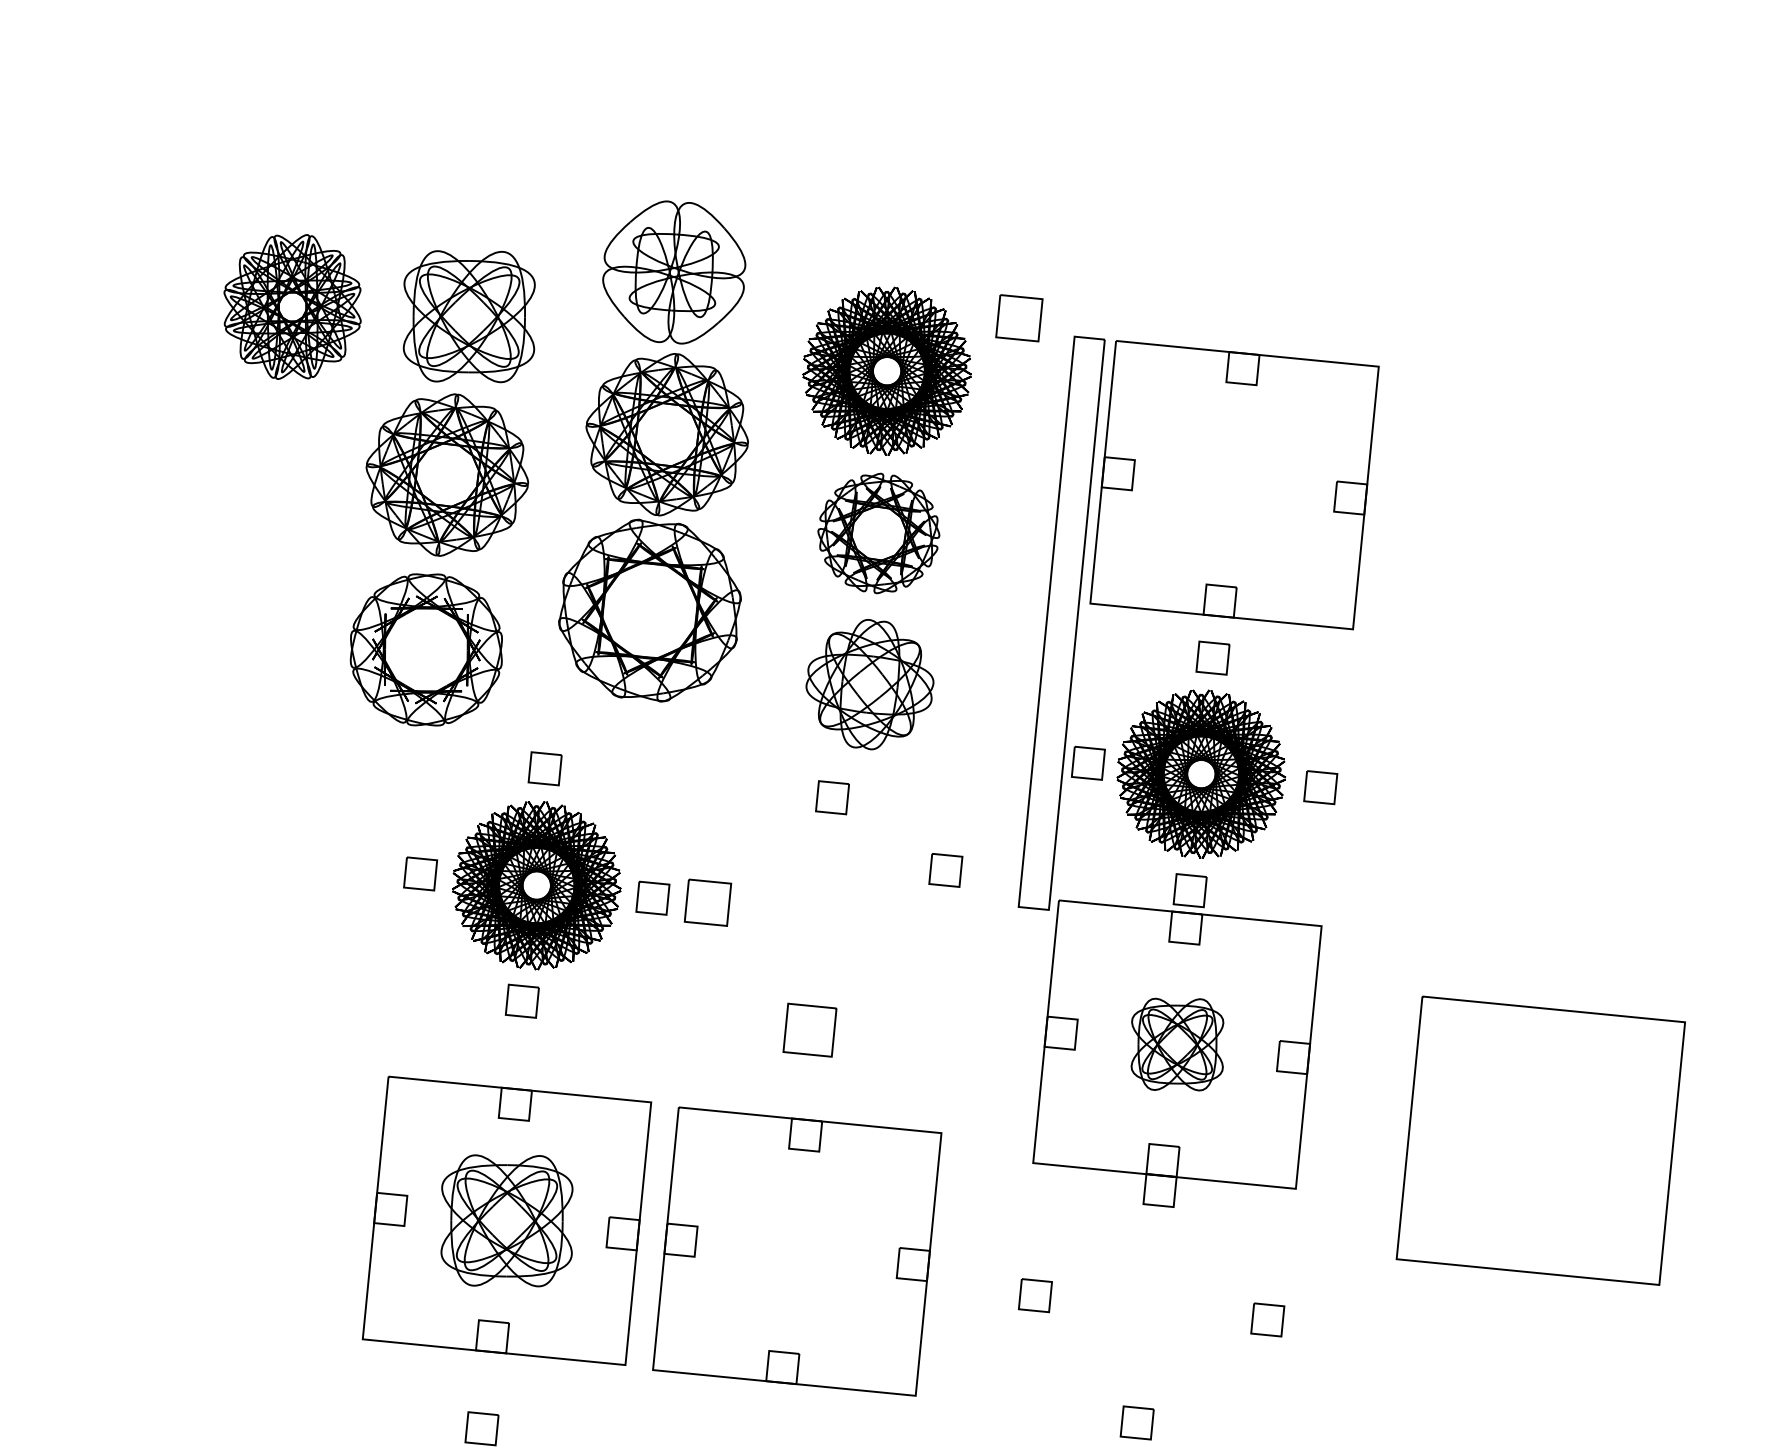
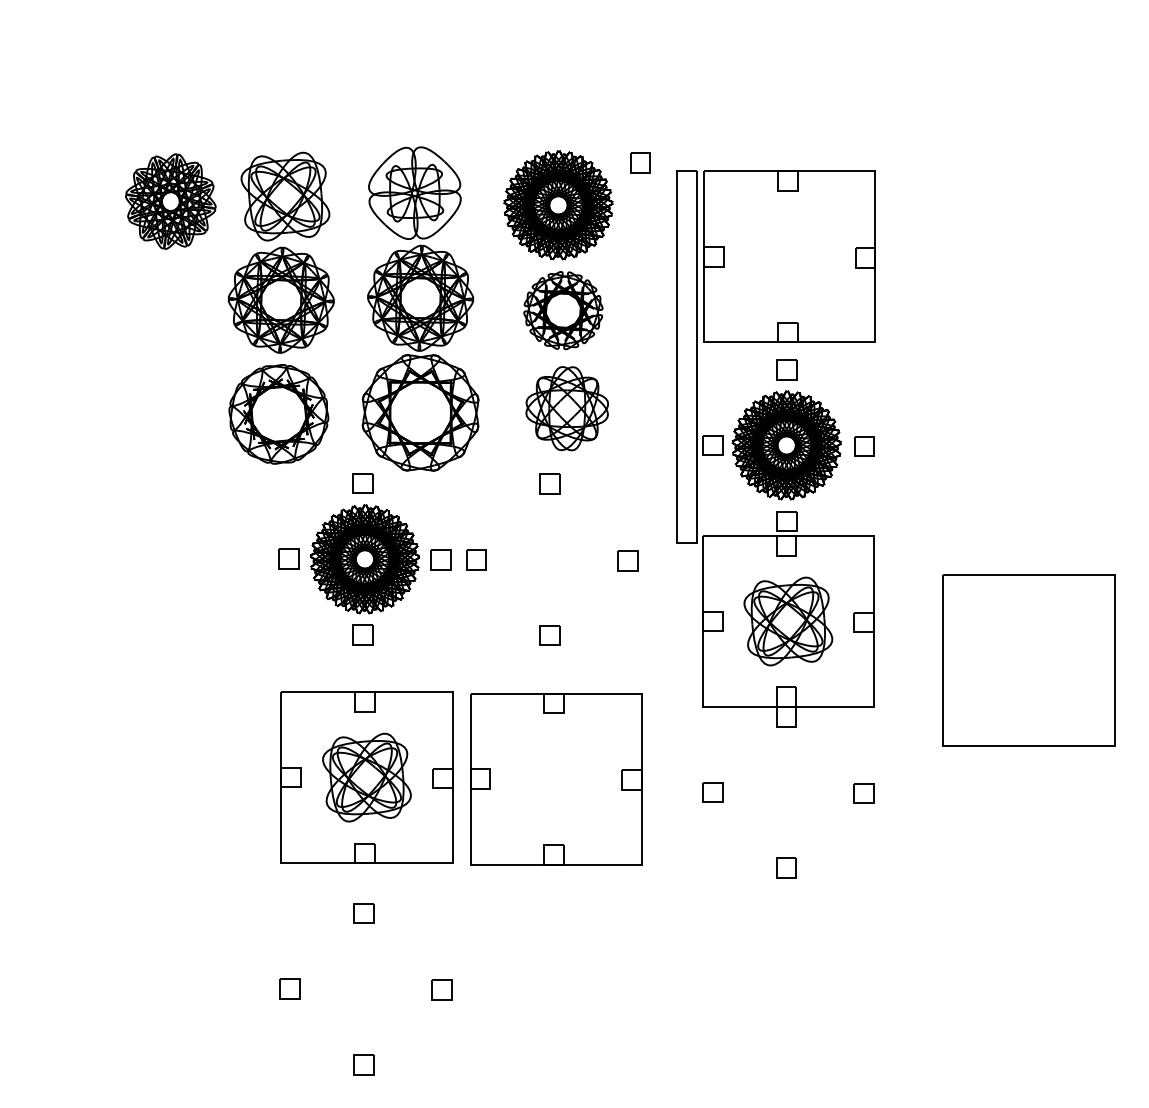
part: (1019, 317) -> (640, 162), size x0.71
part: (665, 450) -> (420, 308), moved
part: (945, 869) -> (627, 560), moved
part: (707, 902) -> (476, 559), size x0.71
part: (808, 1030) -> (549, 635), size x0.62
part: (1177, 1044) -> (788, 621), size x1.43

